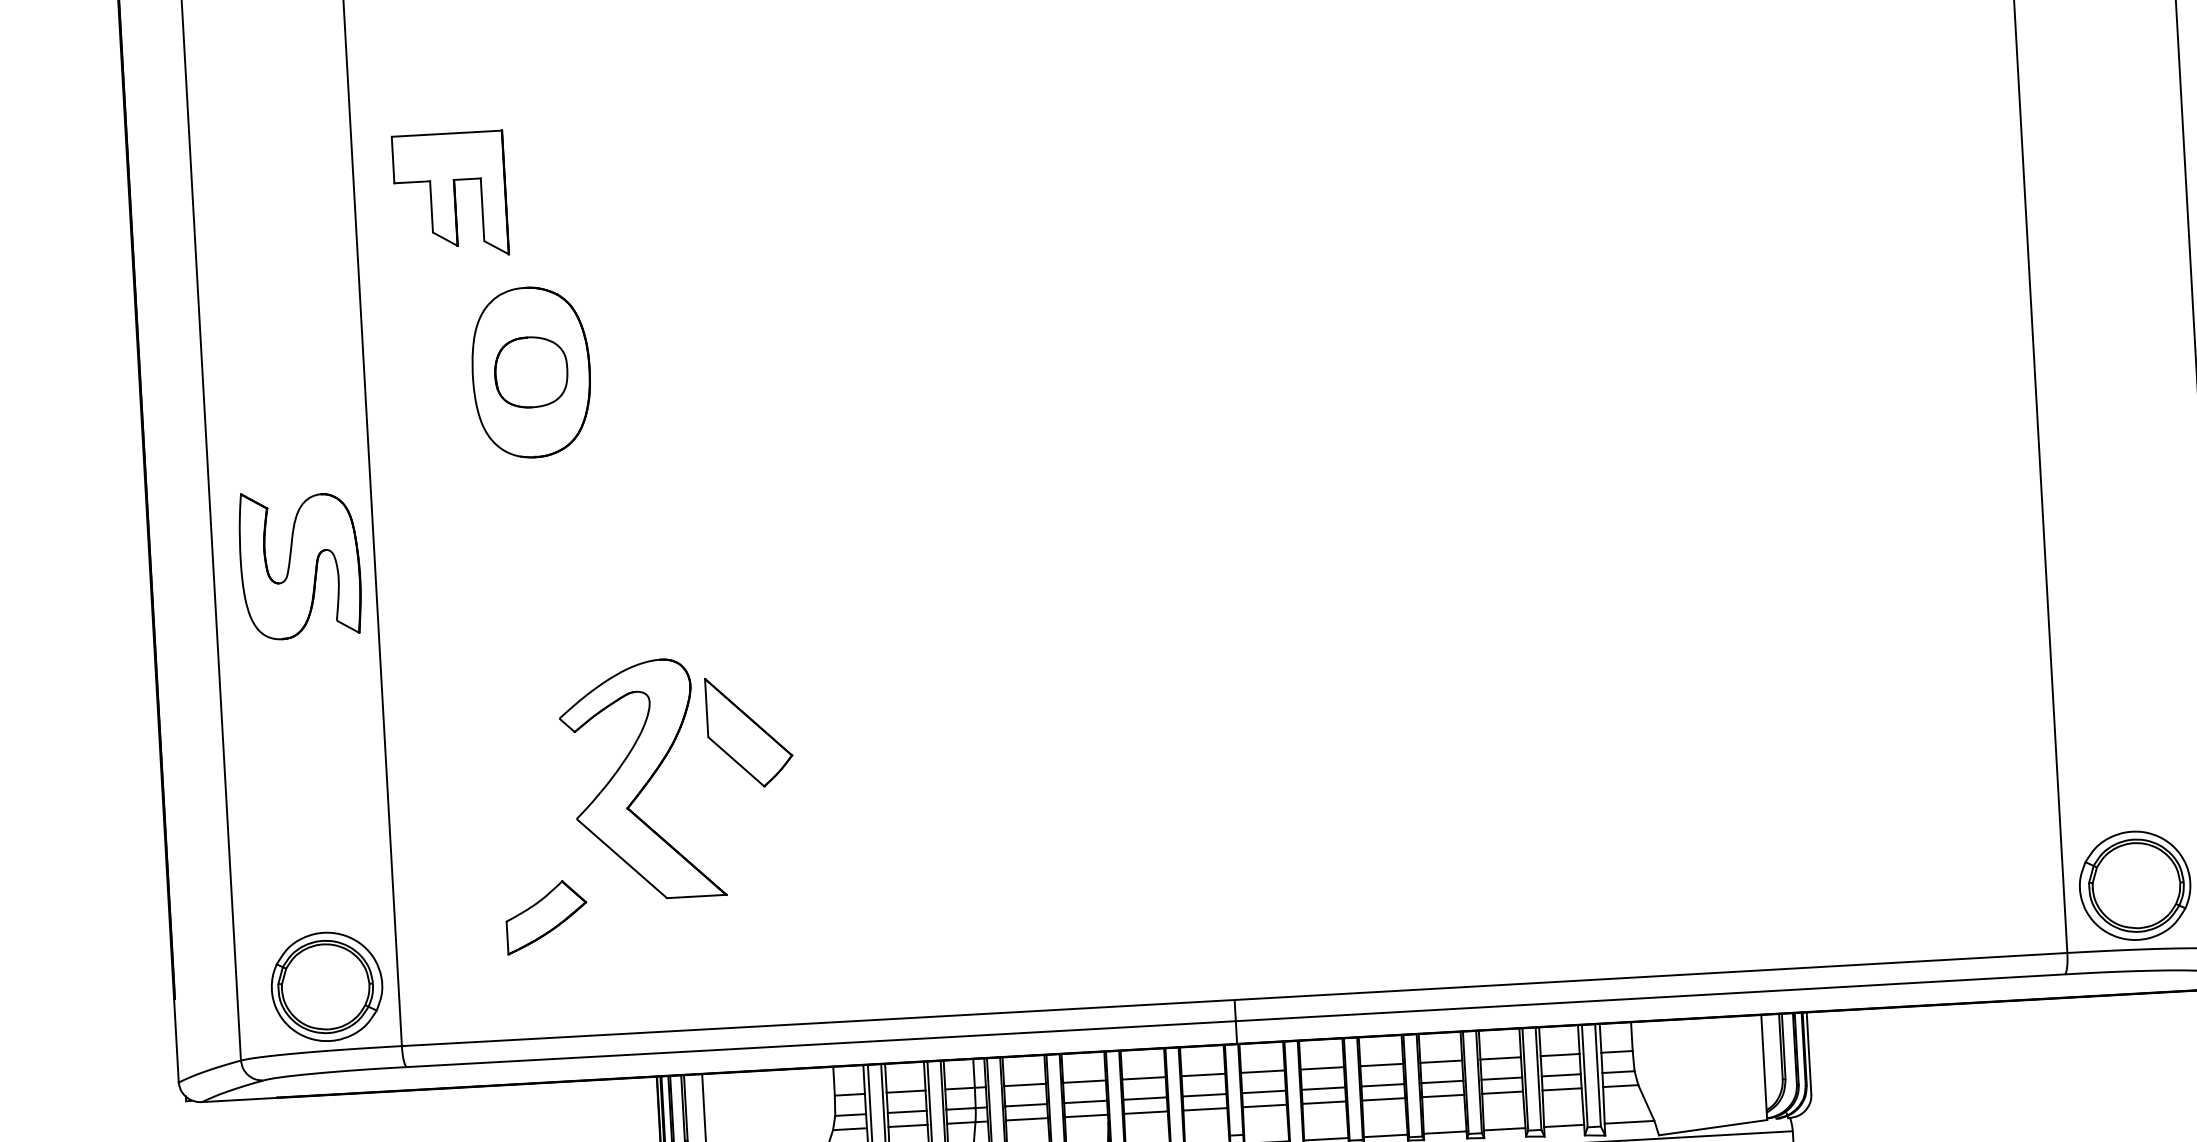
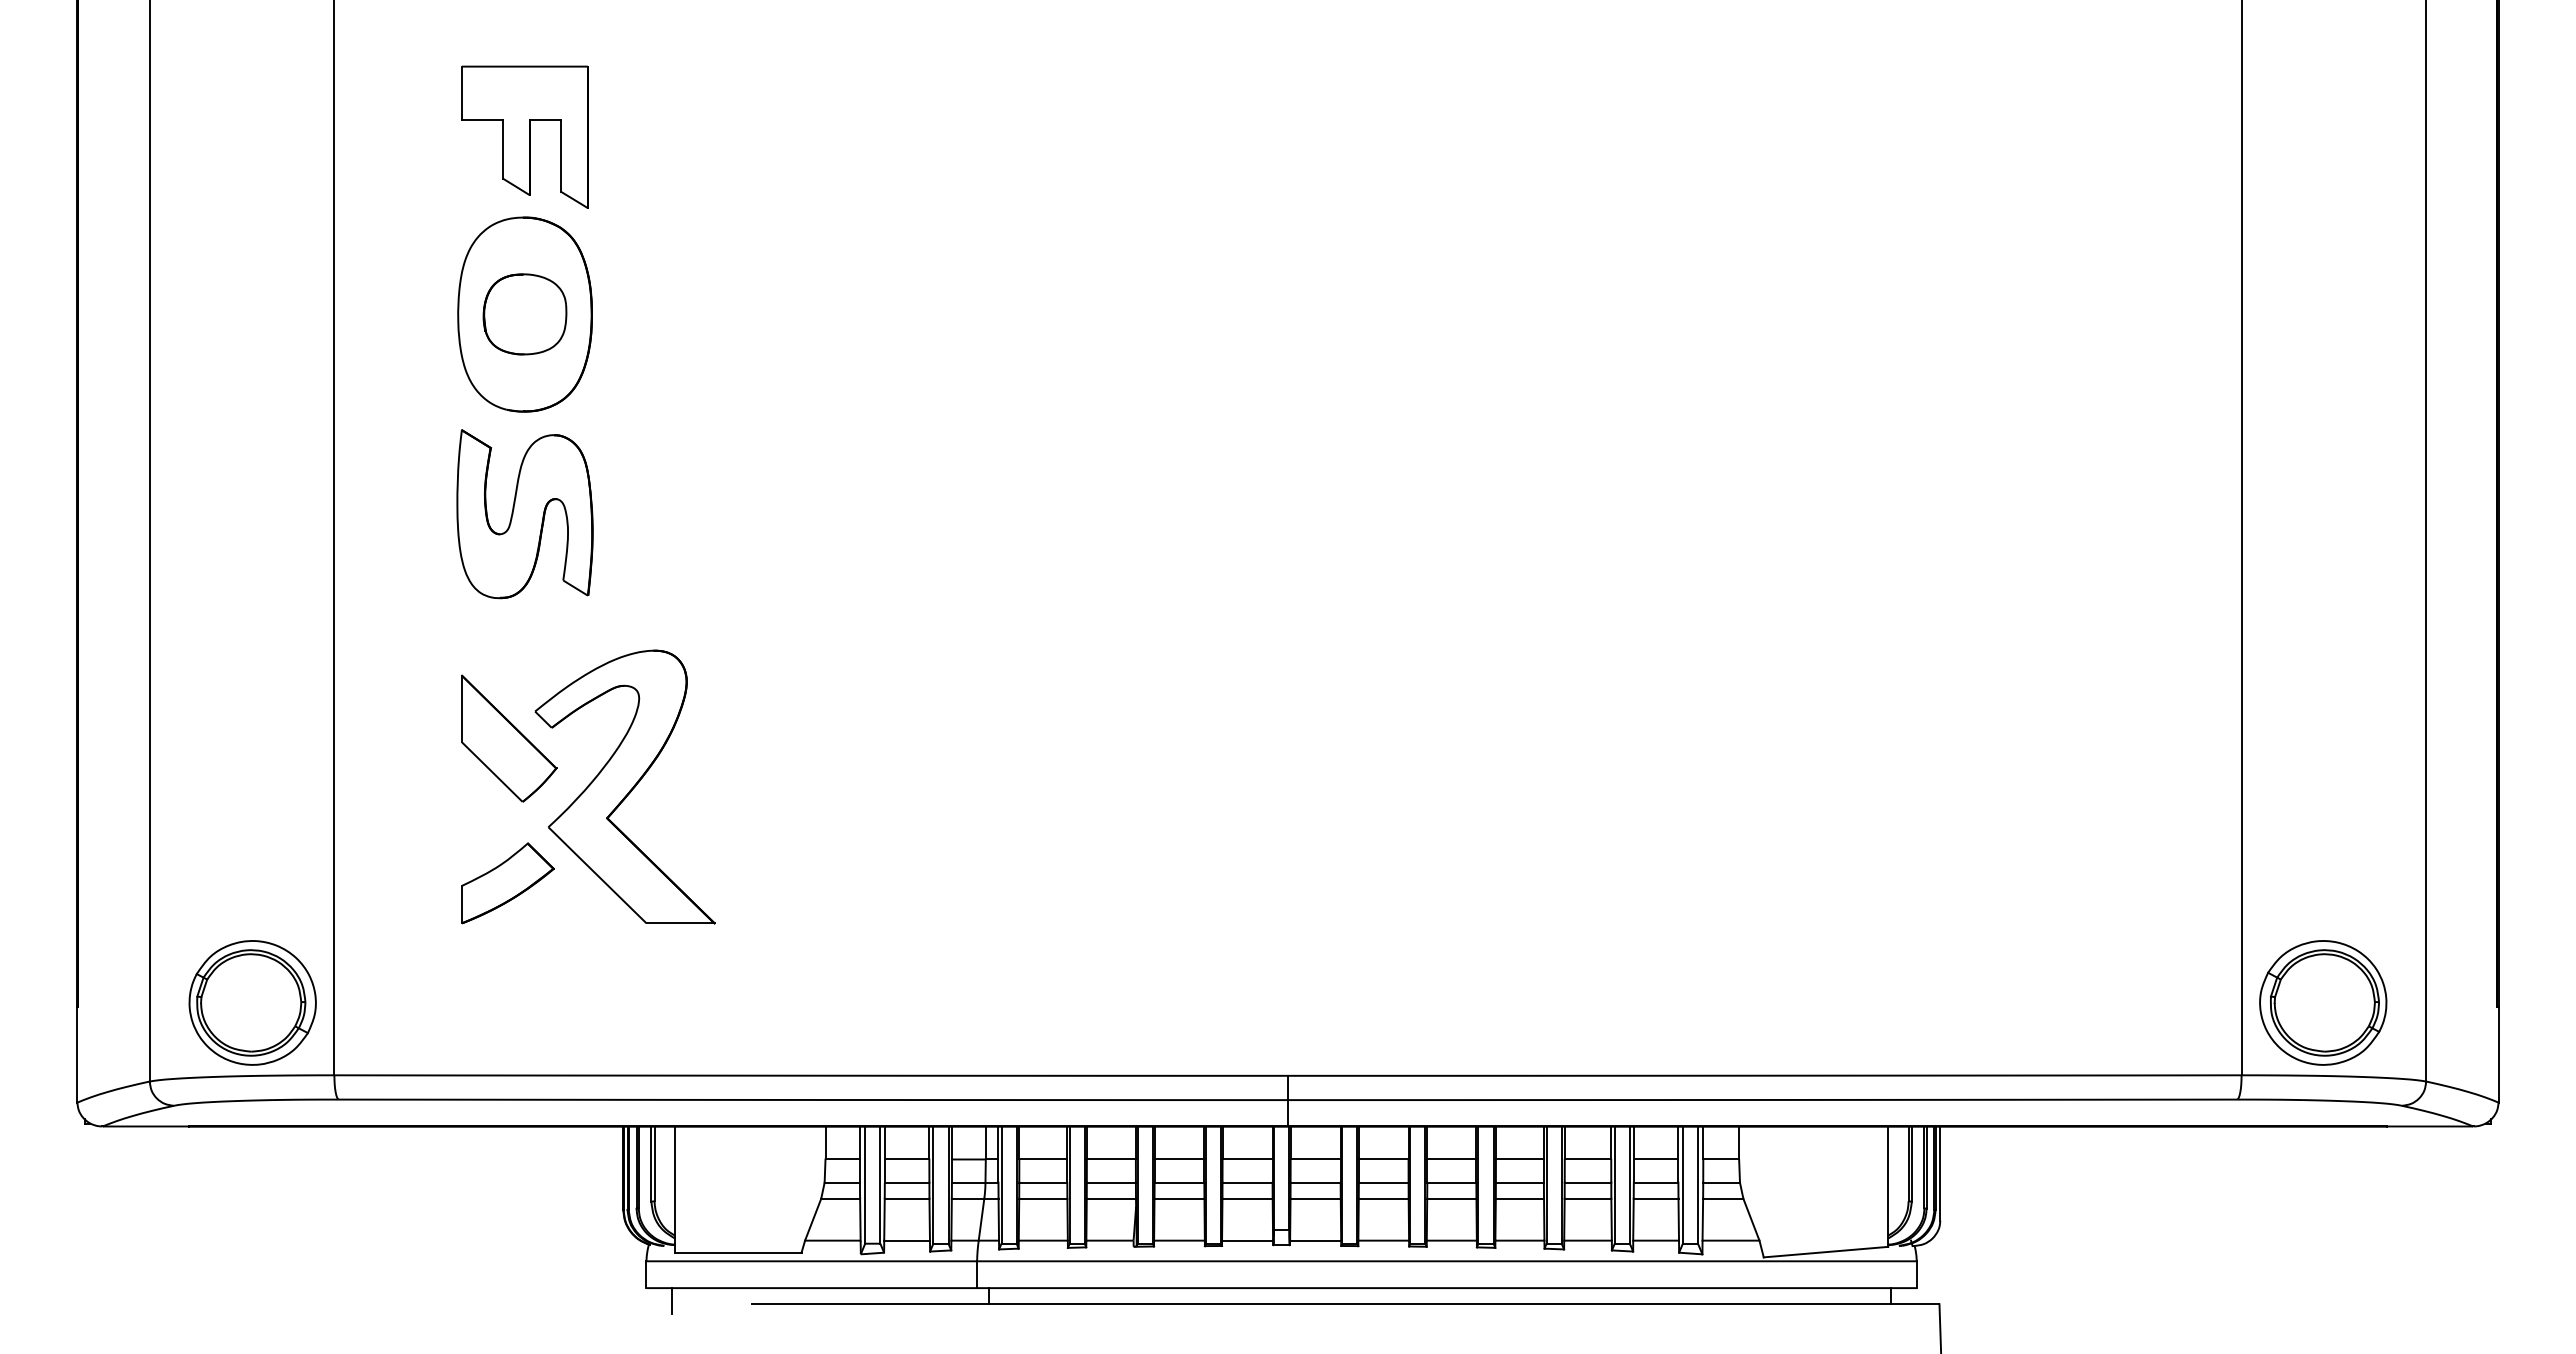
part: (449, 194) -> (524, 136), moved
part: (299, 564) -> (524, 514), moved
part: (749, 731) -> (509, 738), moved
part: (546, 917) -> (507, 883), moved

